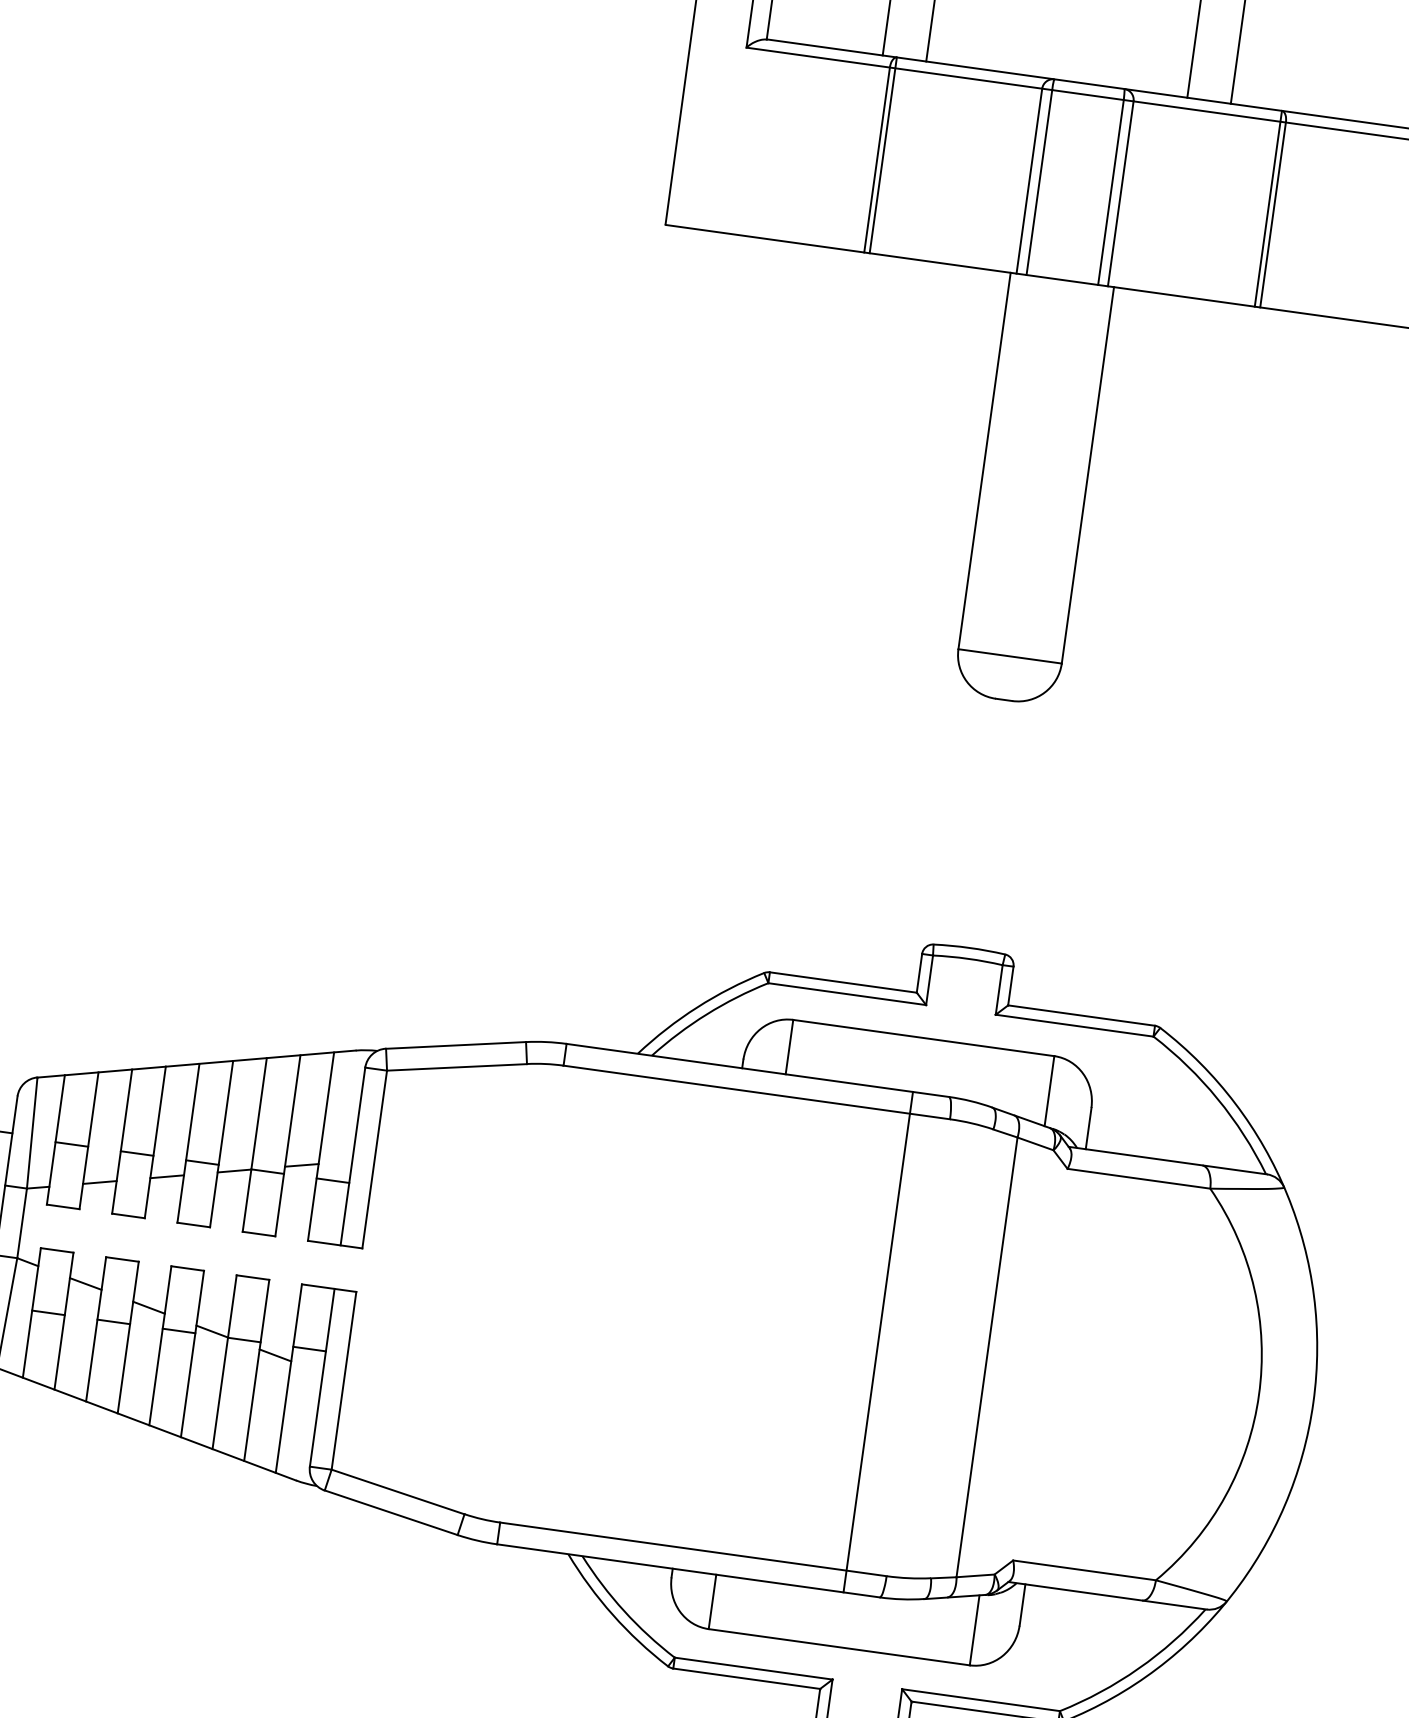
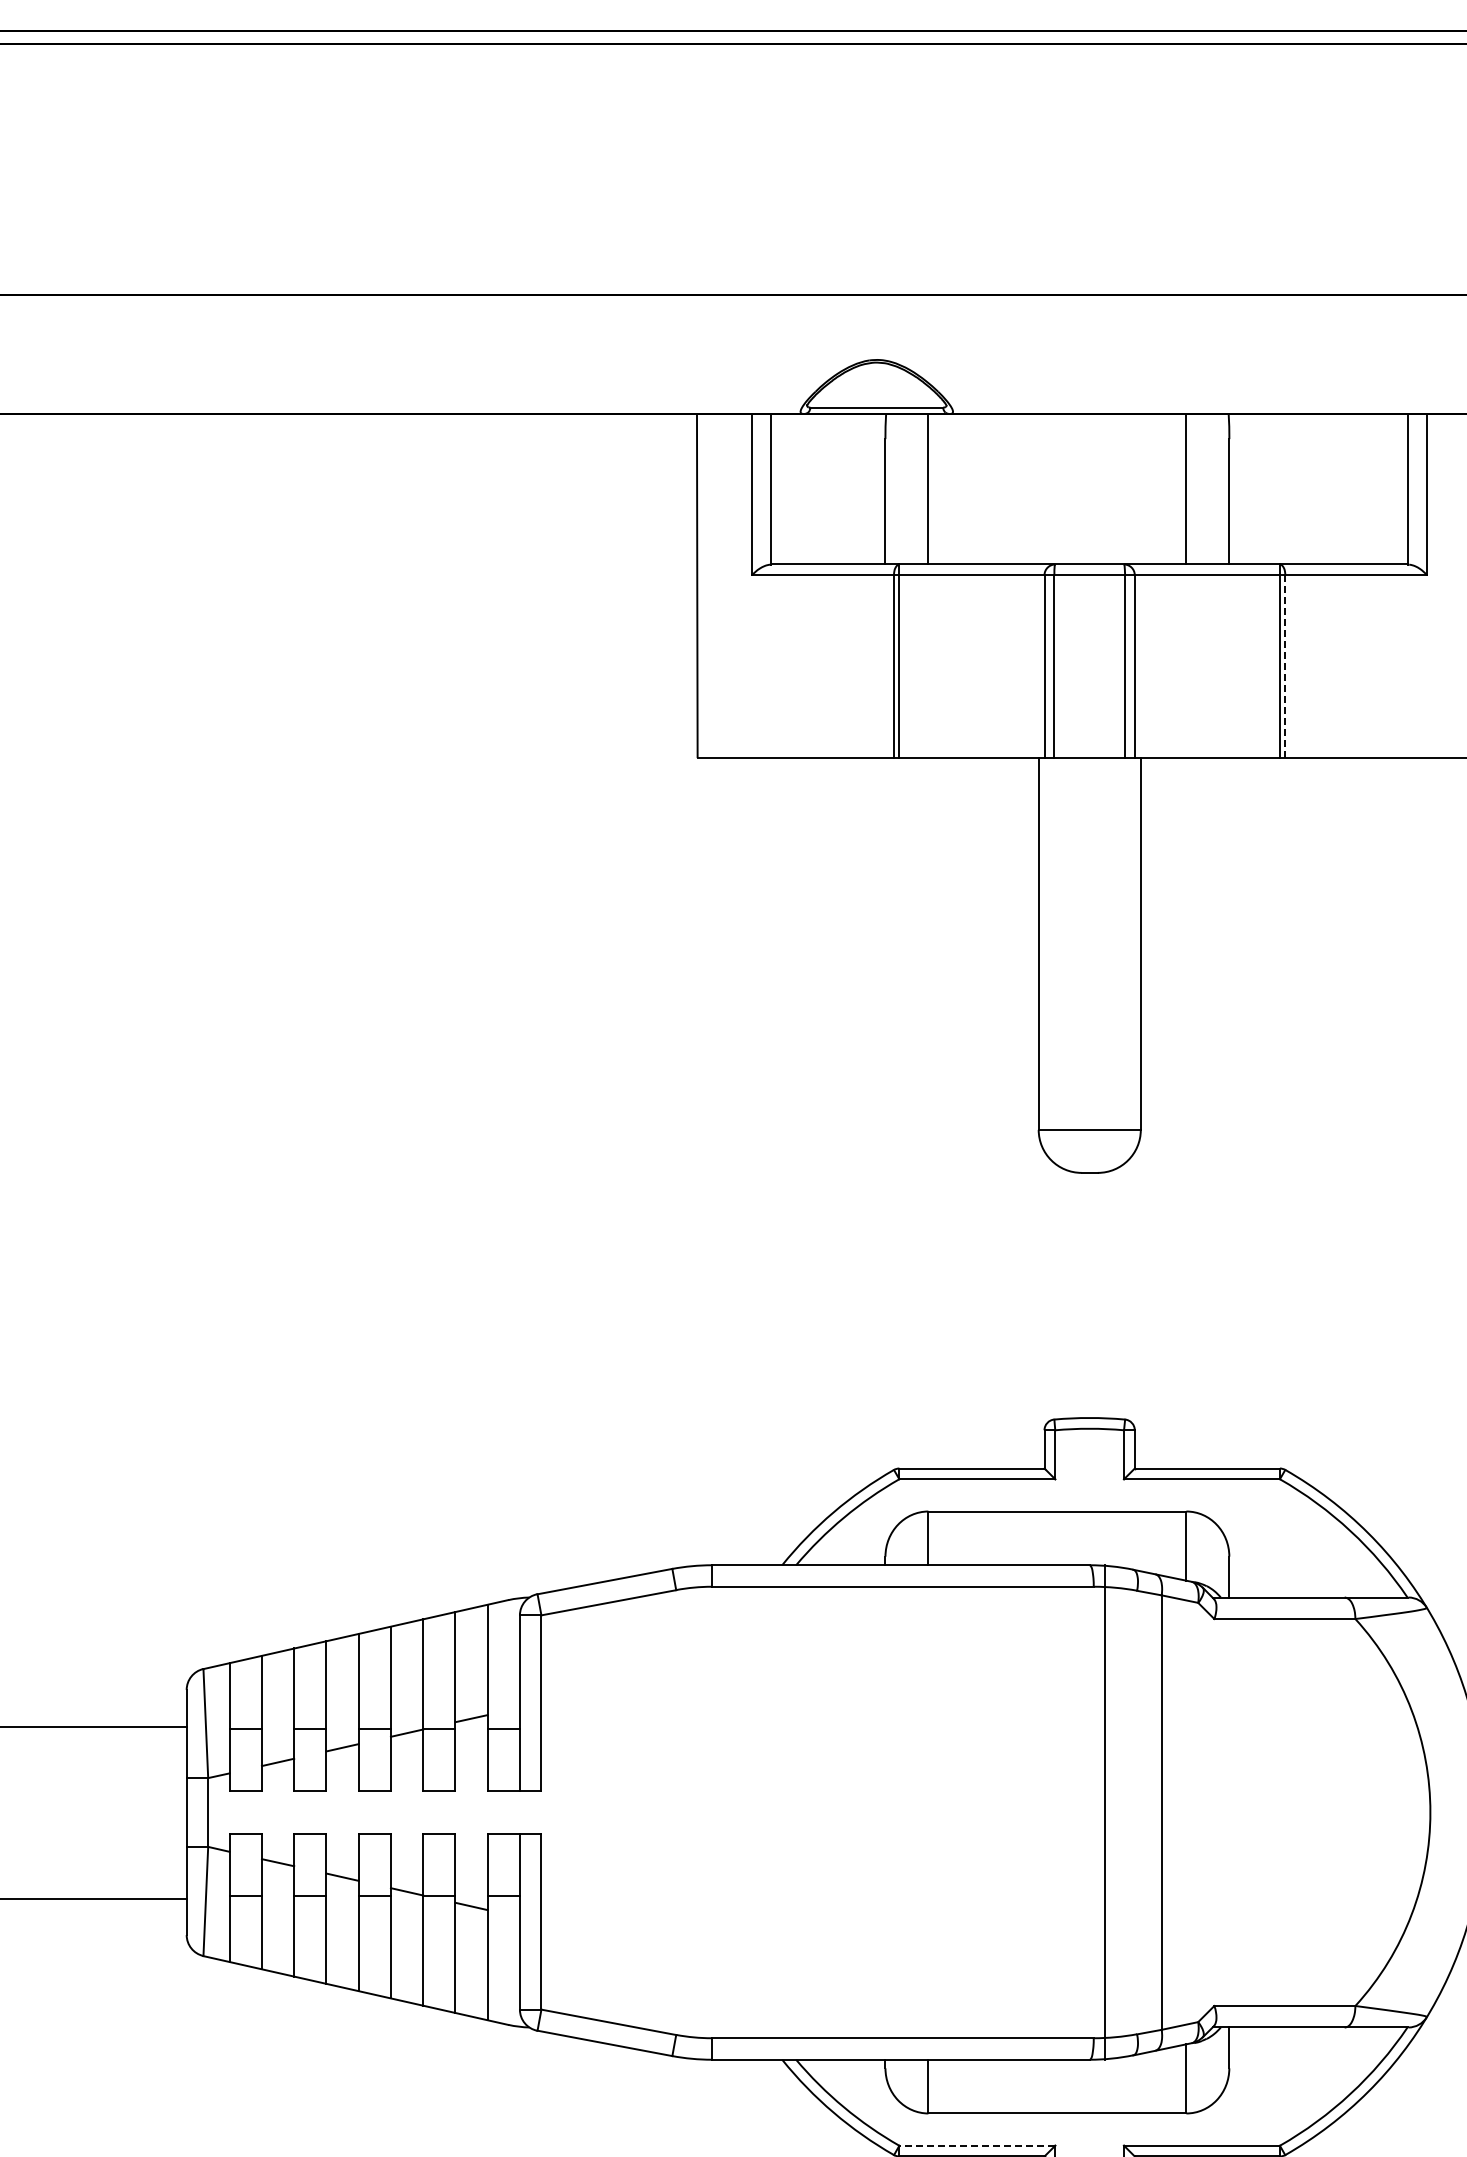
line: (1273, 214) -> (1285, 666), solid -> dashed
line: (878, 1342) -> (1105, 1812), moved
line: (753, 1668) -> (977, 2145), solid -> dashed

